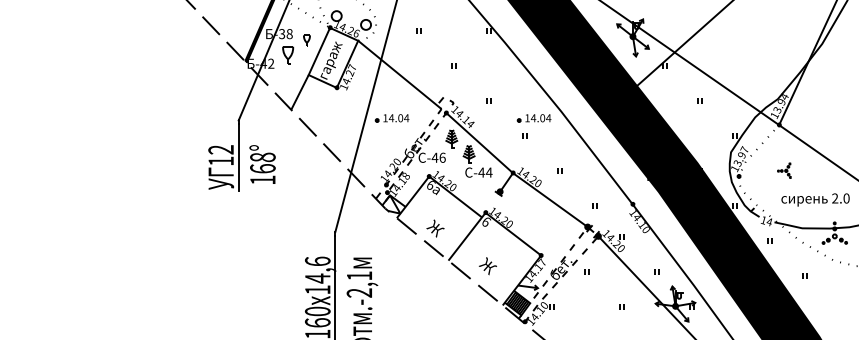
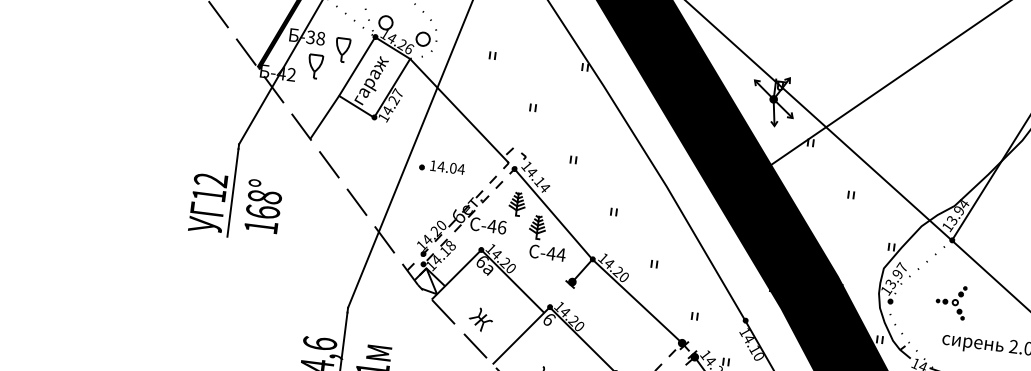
part: (306, 40) -> (341, 49), size x1.67
part: (533, 118) -> (628, 190), removed
part: (784, 170) -> (951, 301), size x1.67

